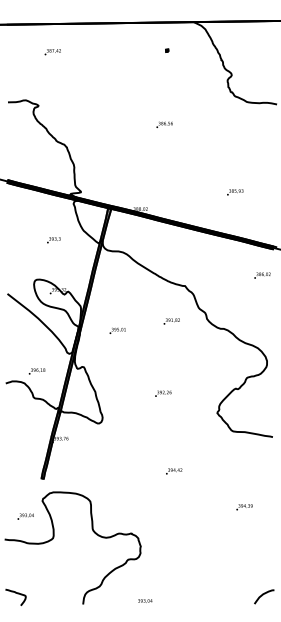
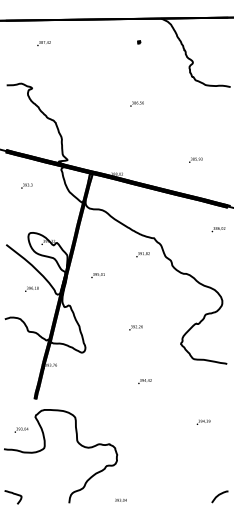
text: (53, 239) -> (26, 185), moved
text: (171, 321) -> (142, 254), moved
text: (36, 370) -> (31, 288), moved
text: (173, 471) -> (144, 381), moved

